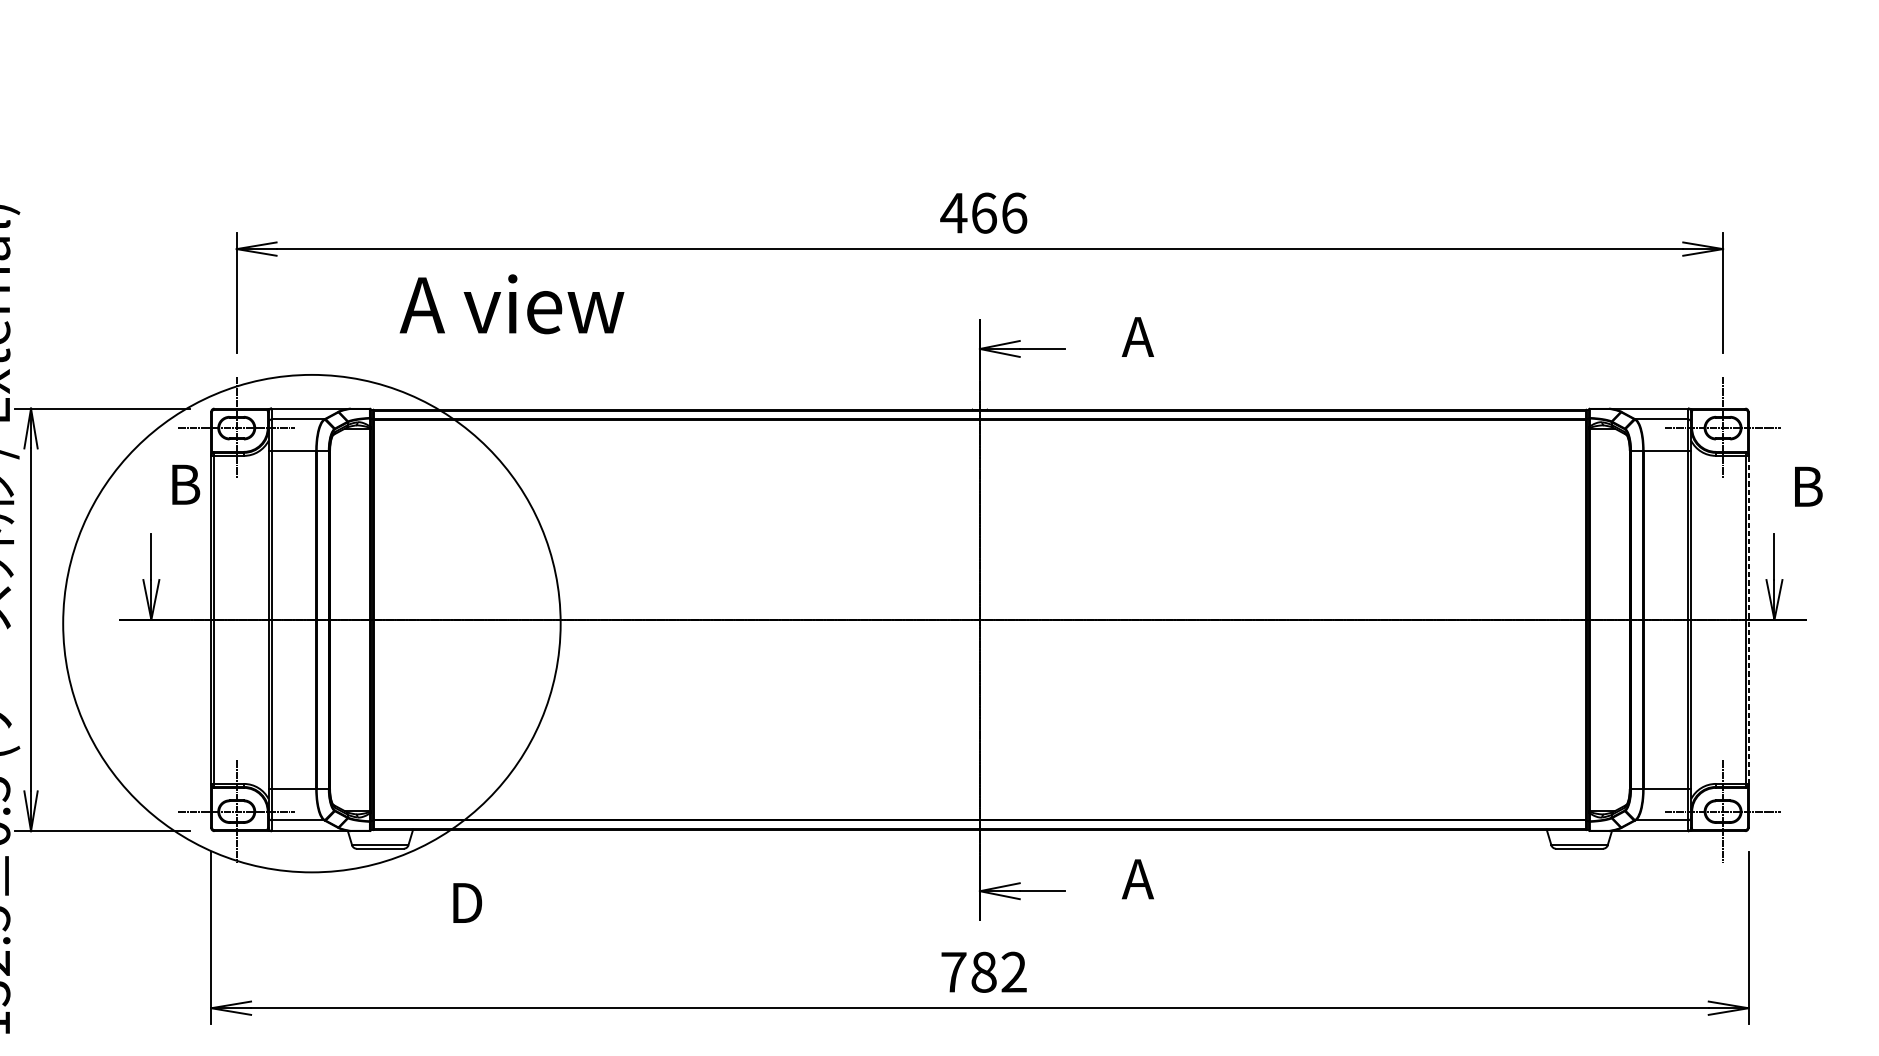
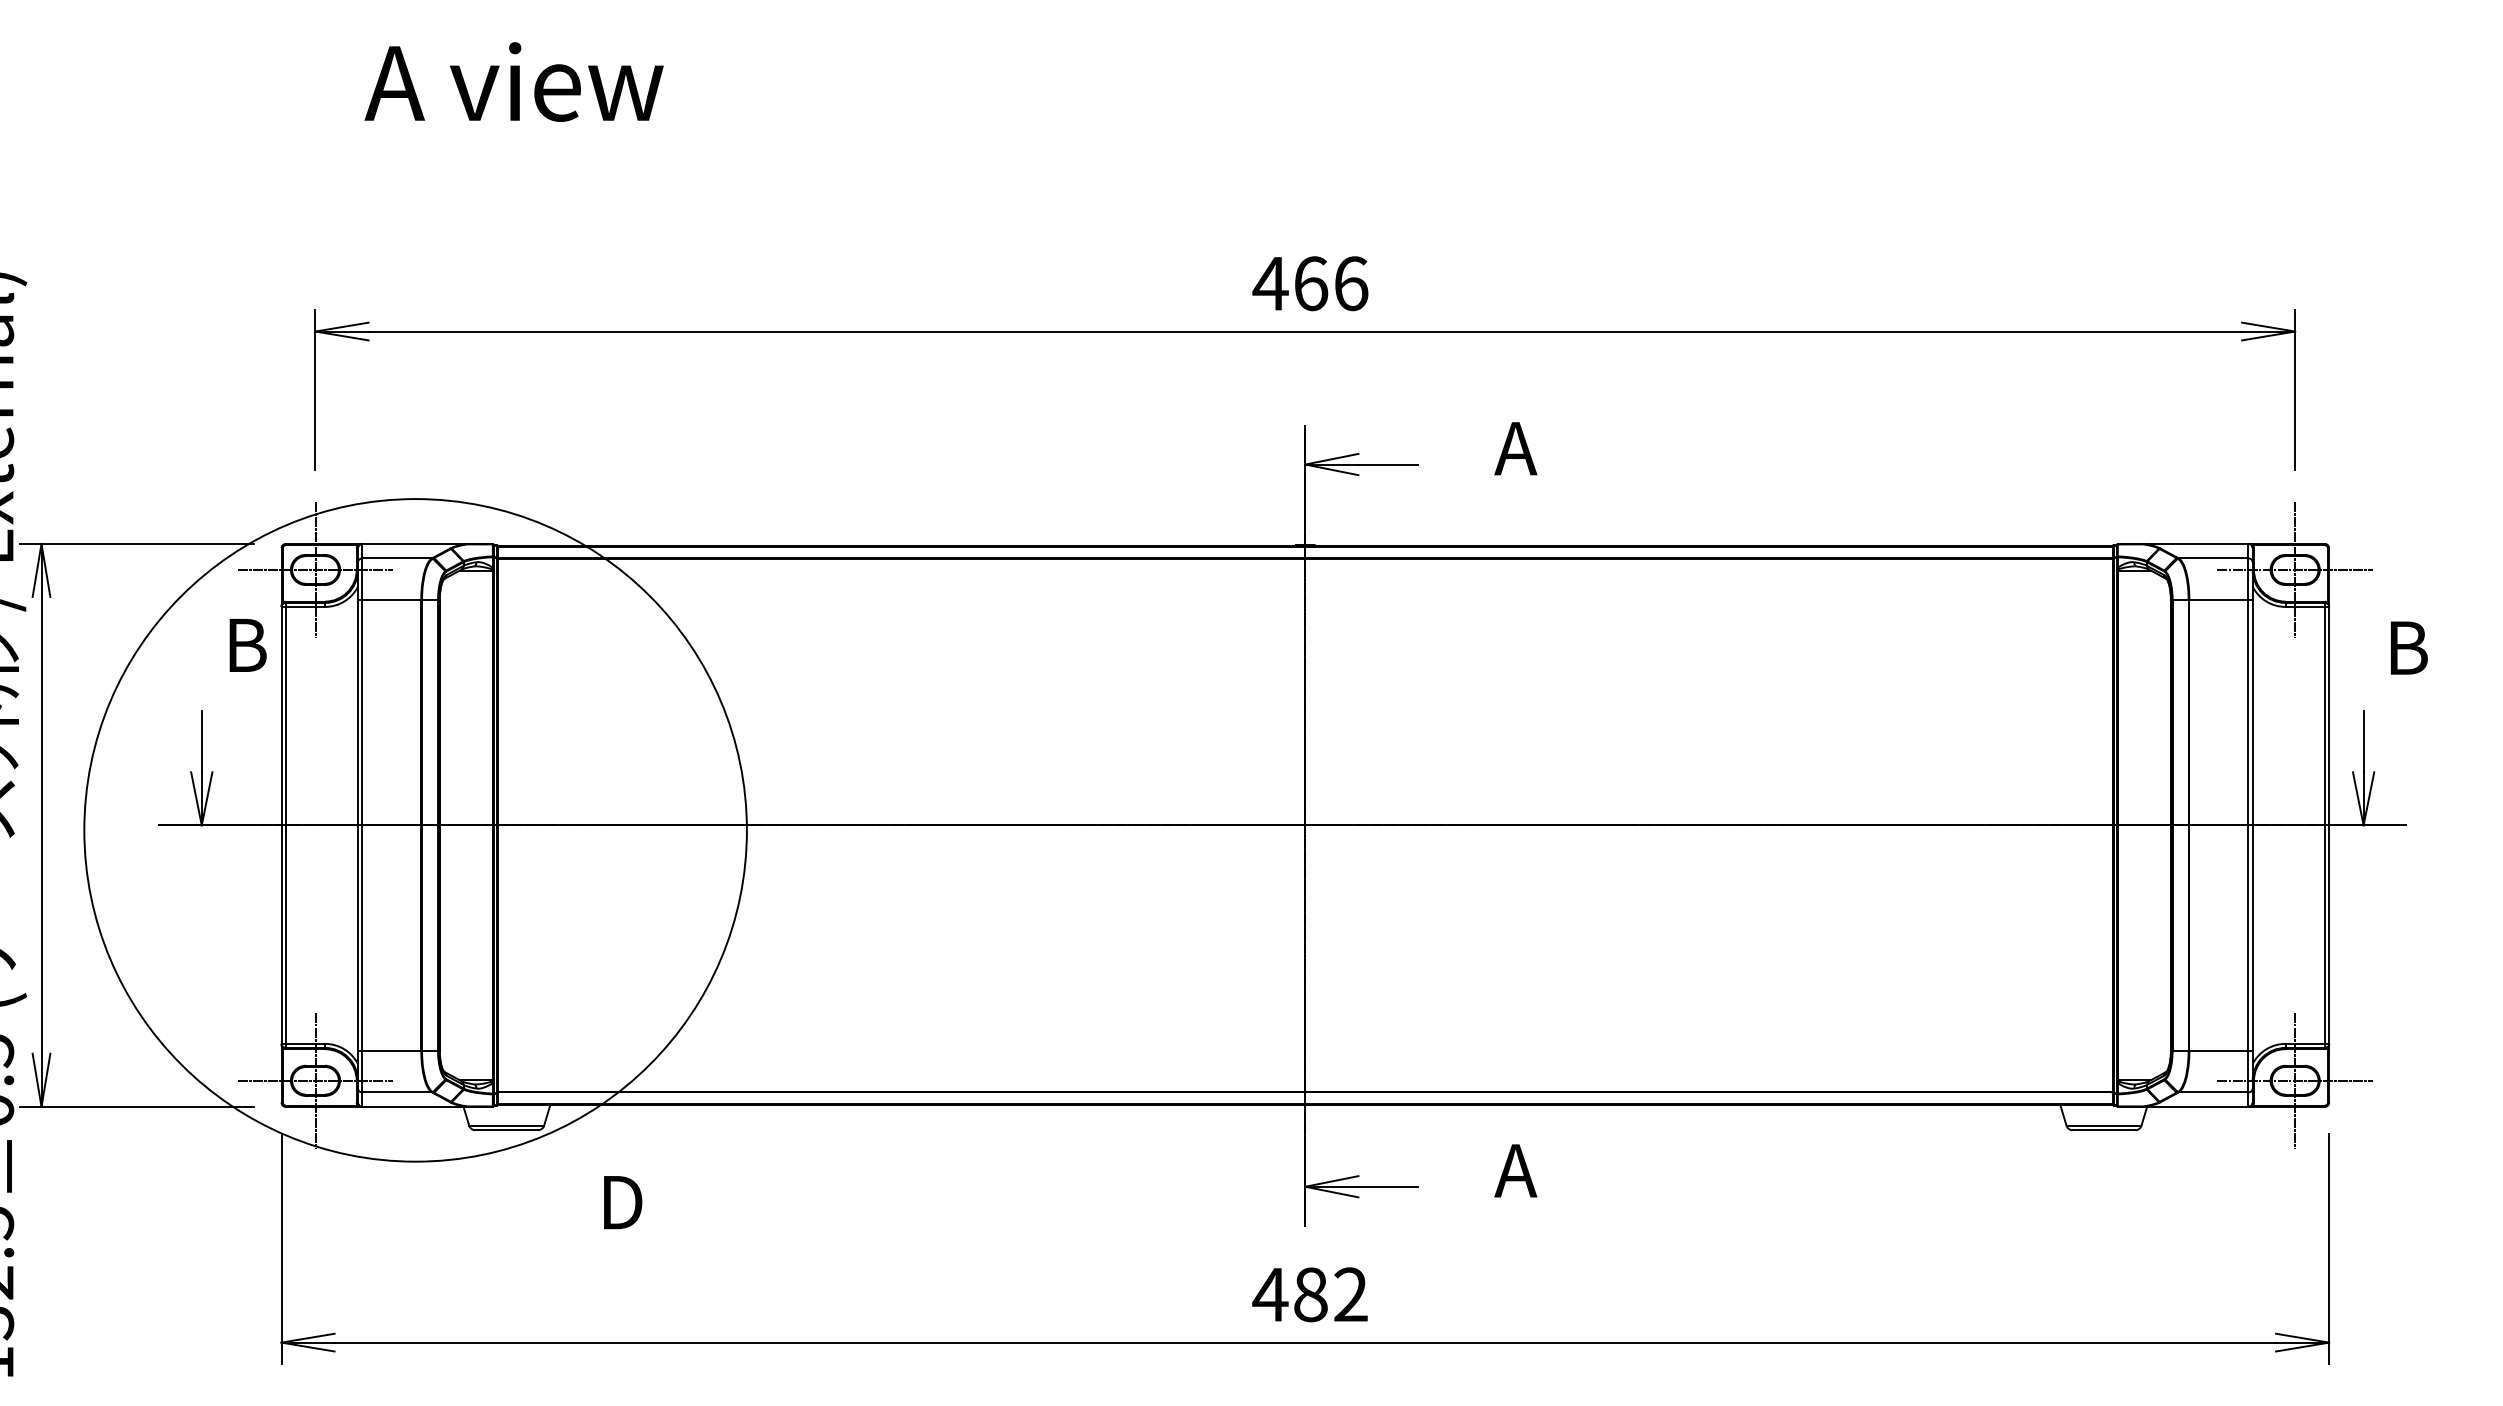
text: (511, 303) -> (513, 81), moved
line: (1748, 619) -> (2329, 824), dashed -> solid
text: (953, 972) -> (1270, 1294), 782 -> 482

